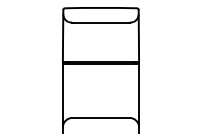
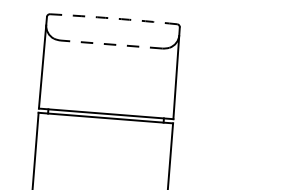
arc: (100, 7) -> (112, 17), solid -> dashed
line: (100, 22) -> (110, 44), solid -> dashed

